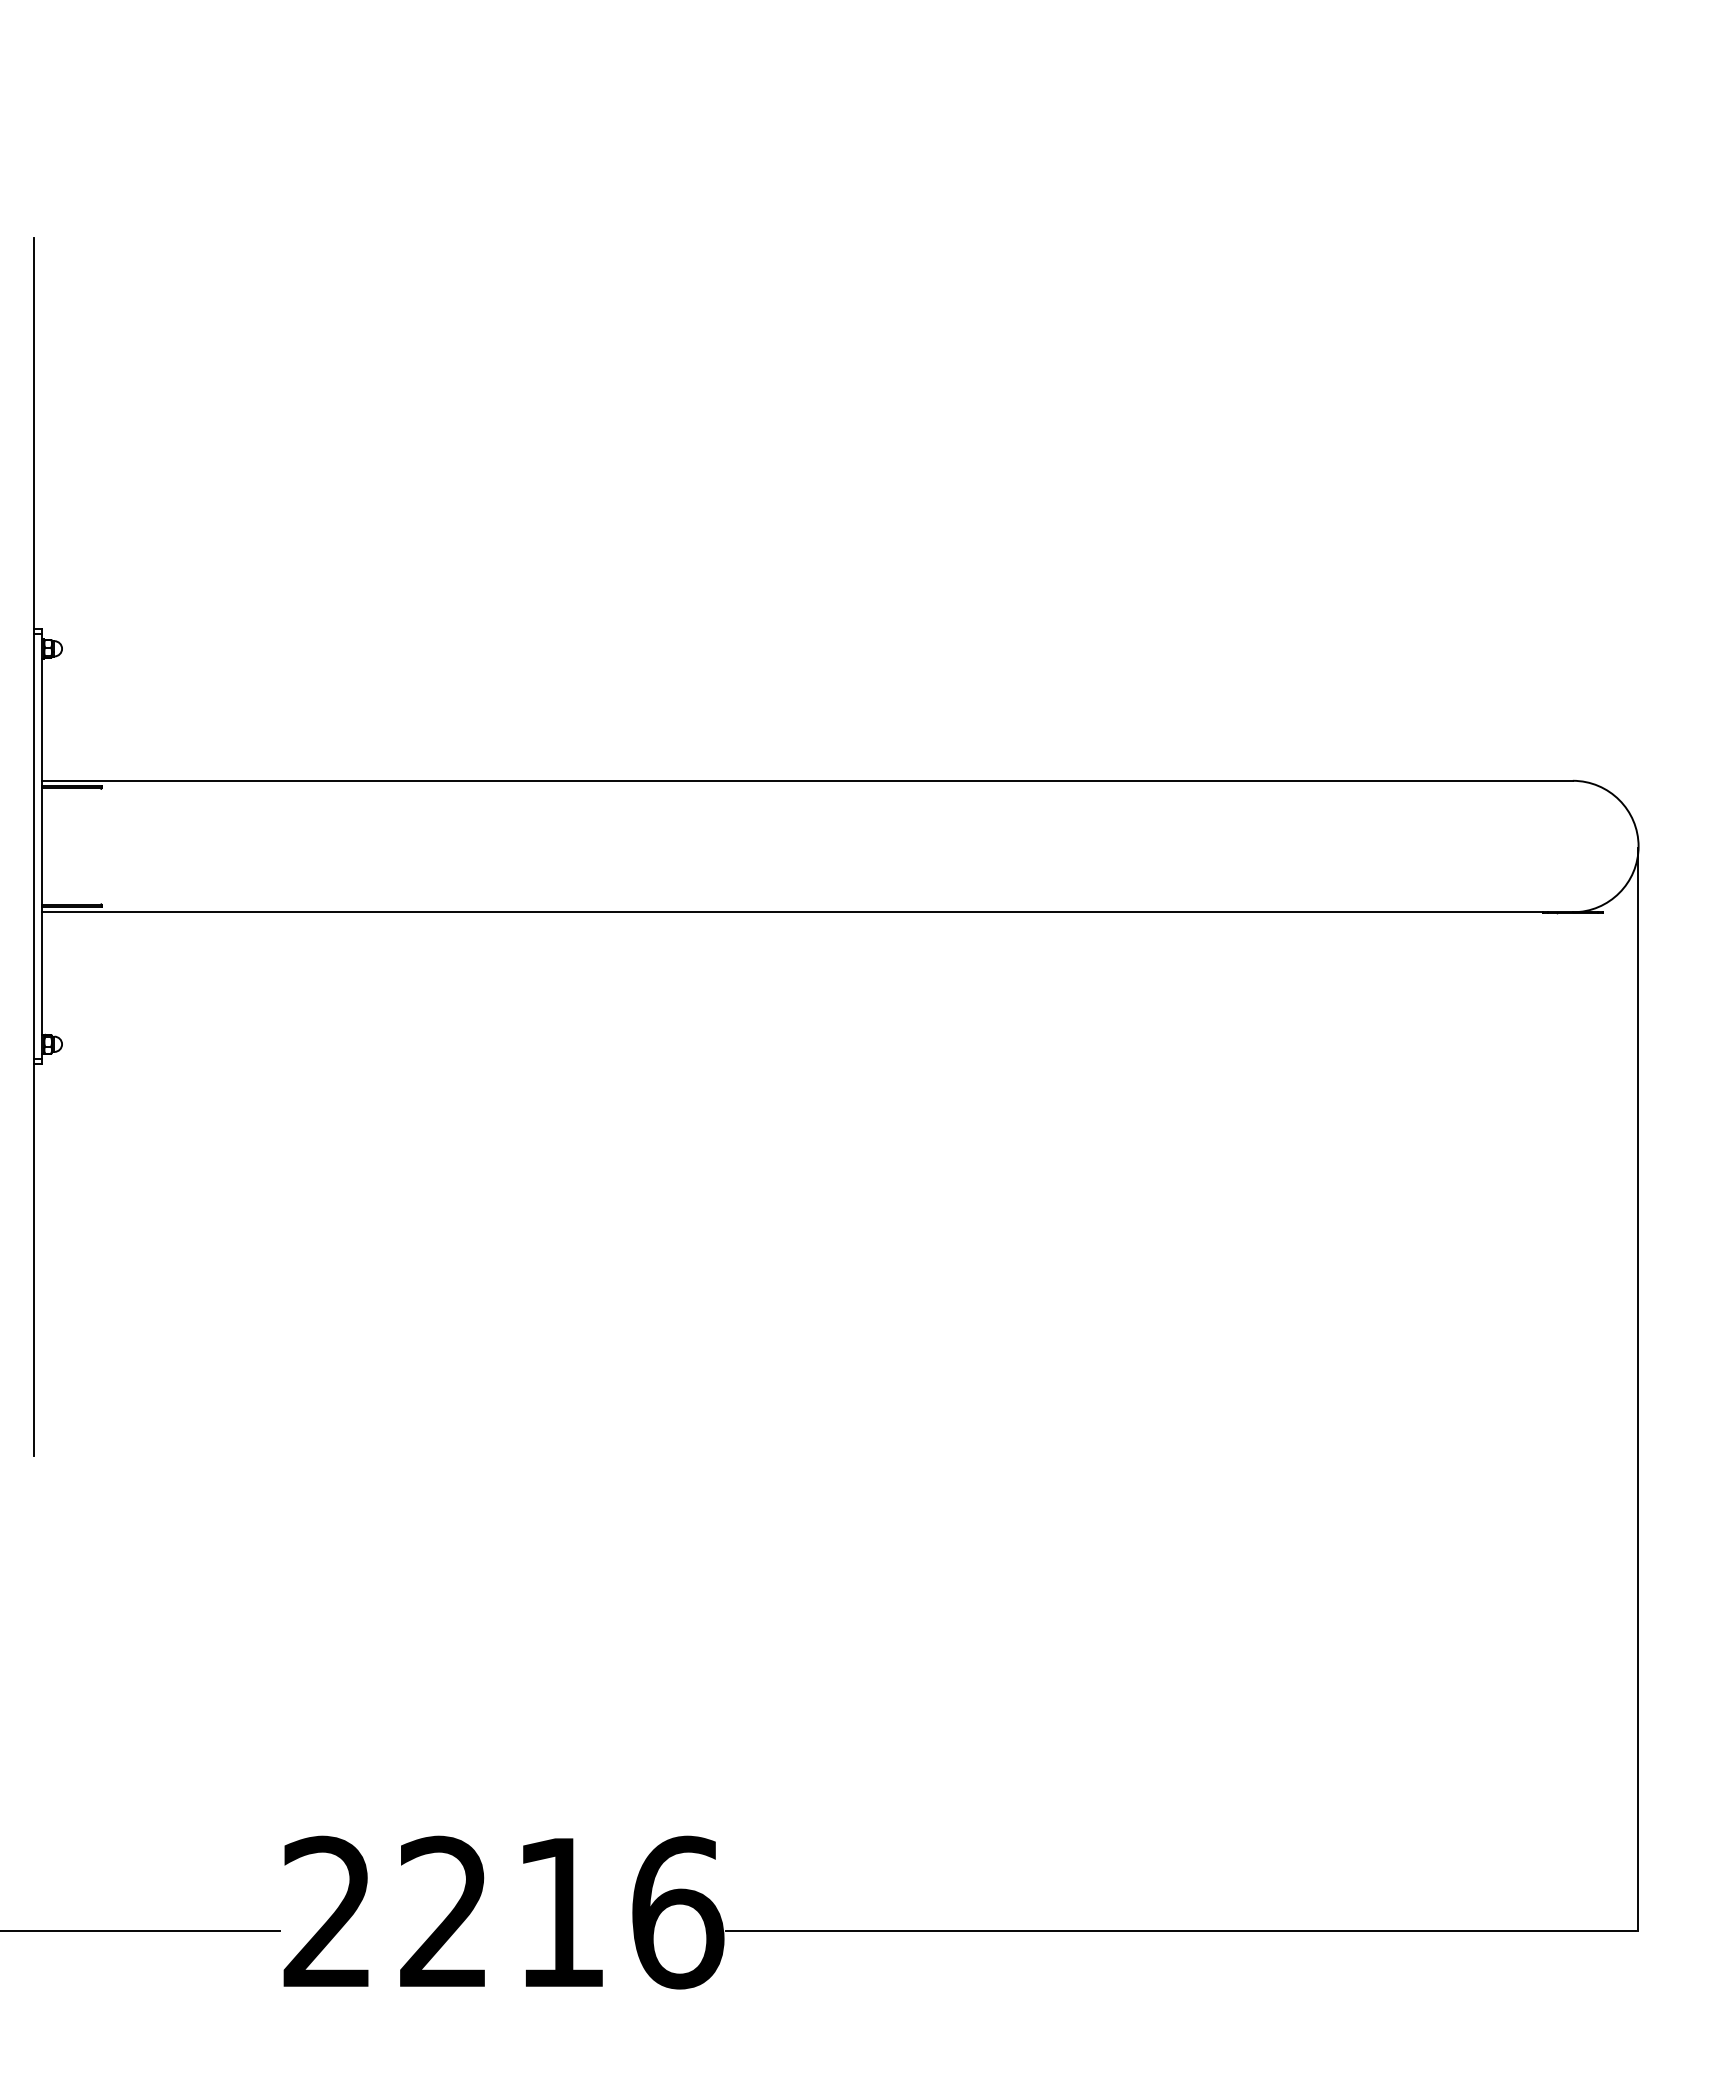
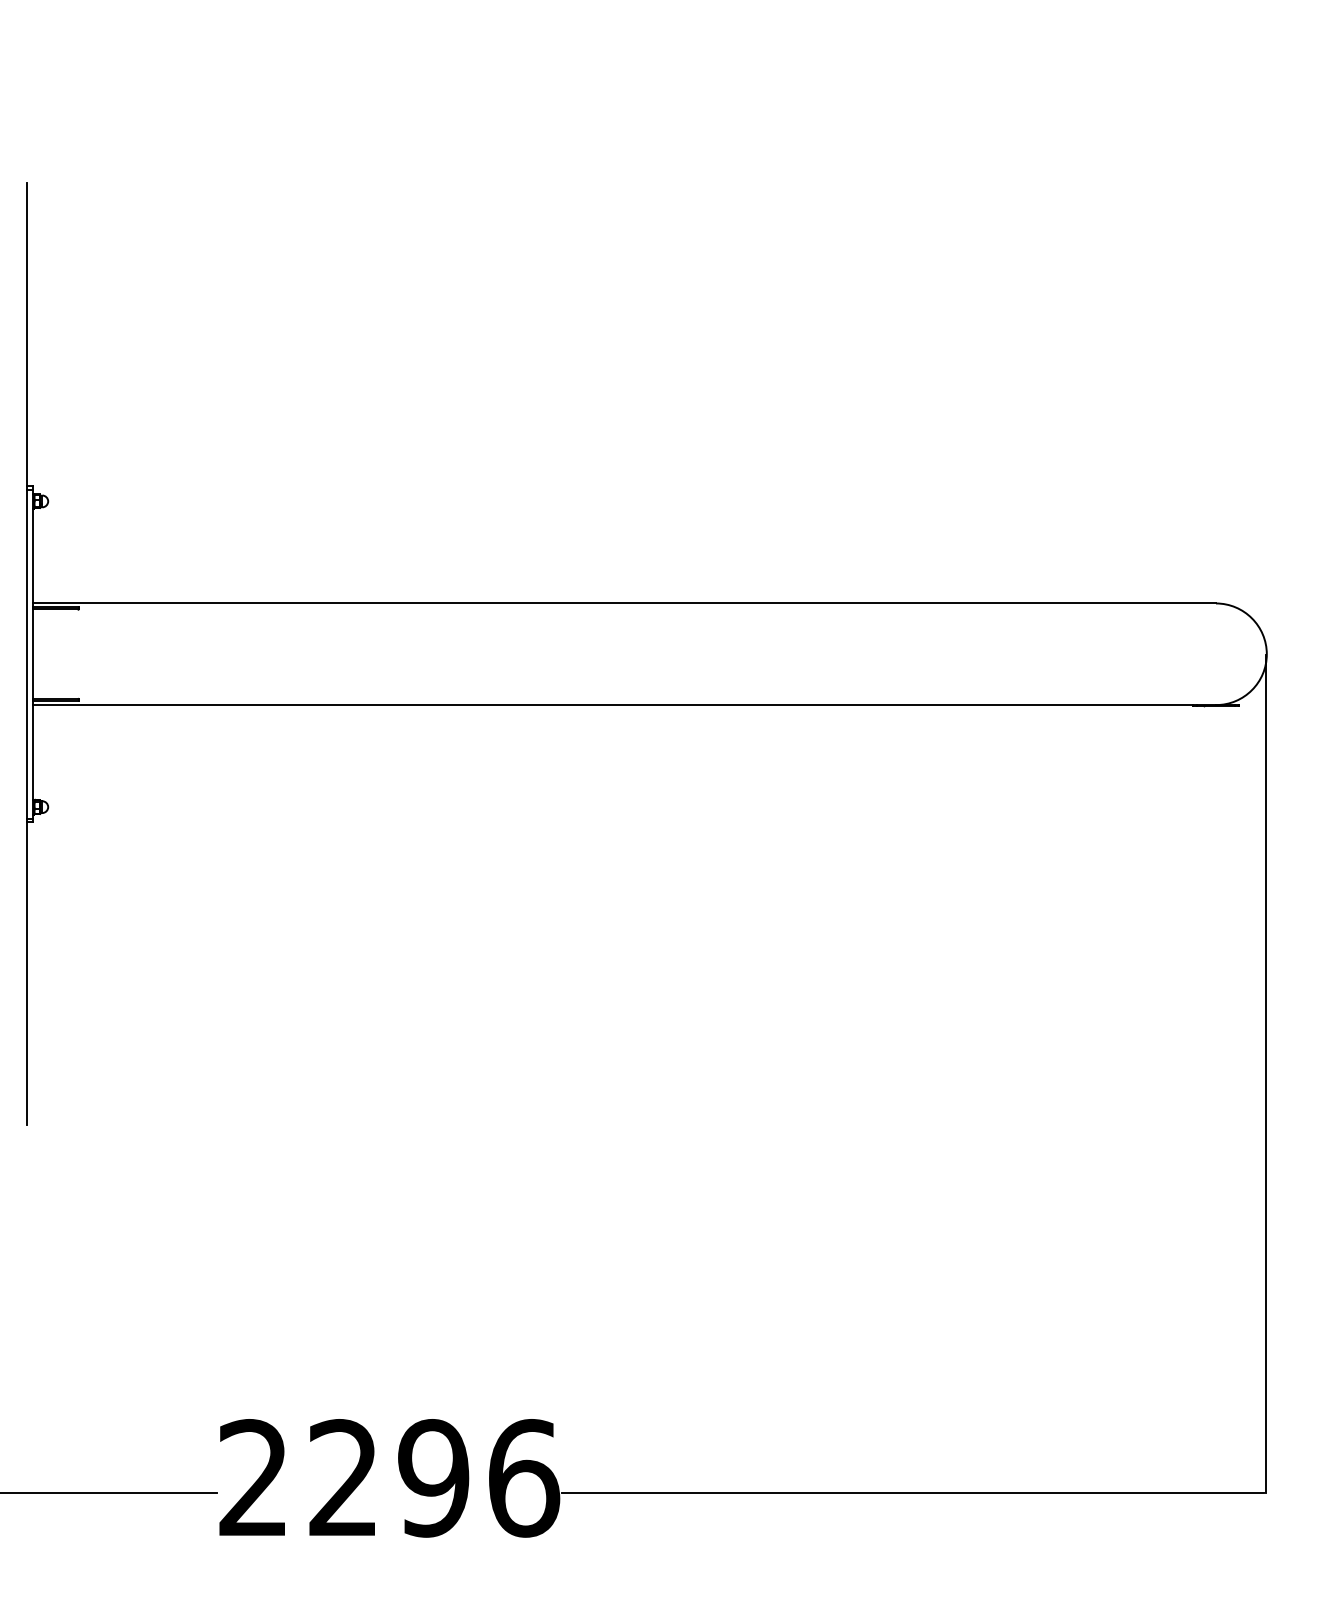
text: (560, 1912) -> (433, 1478), 2216 -> 2296

